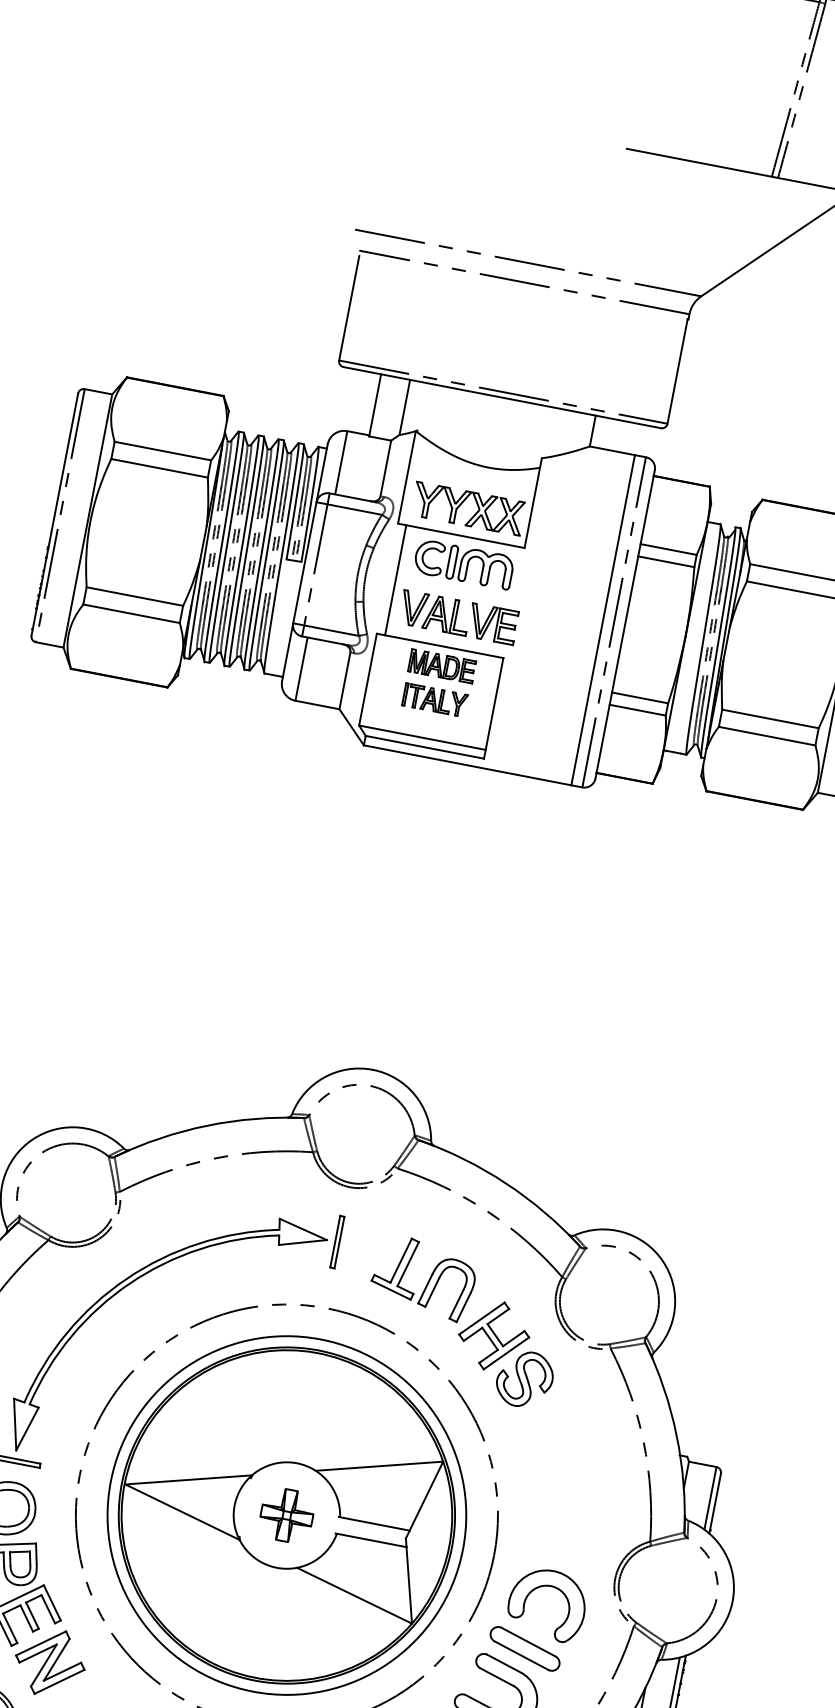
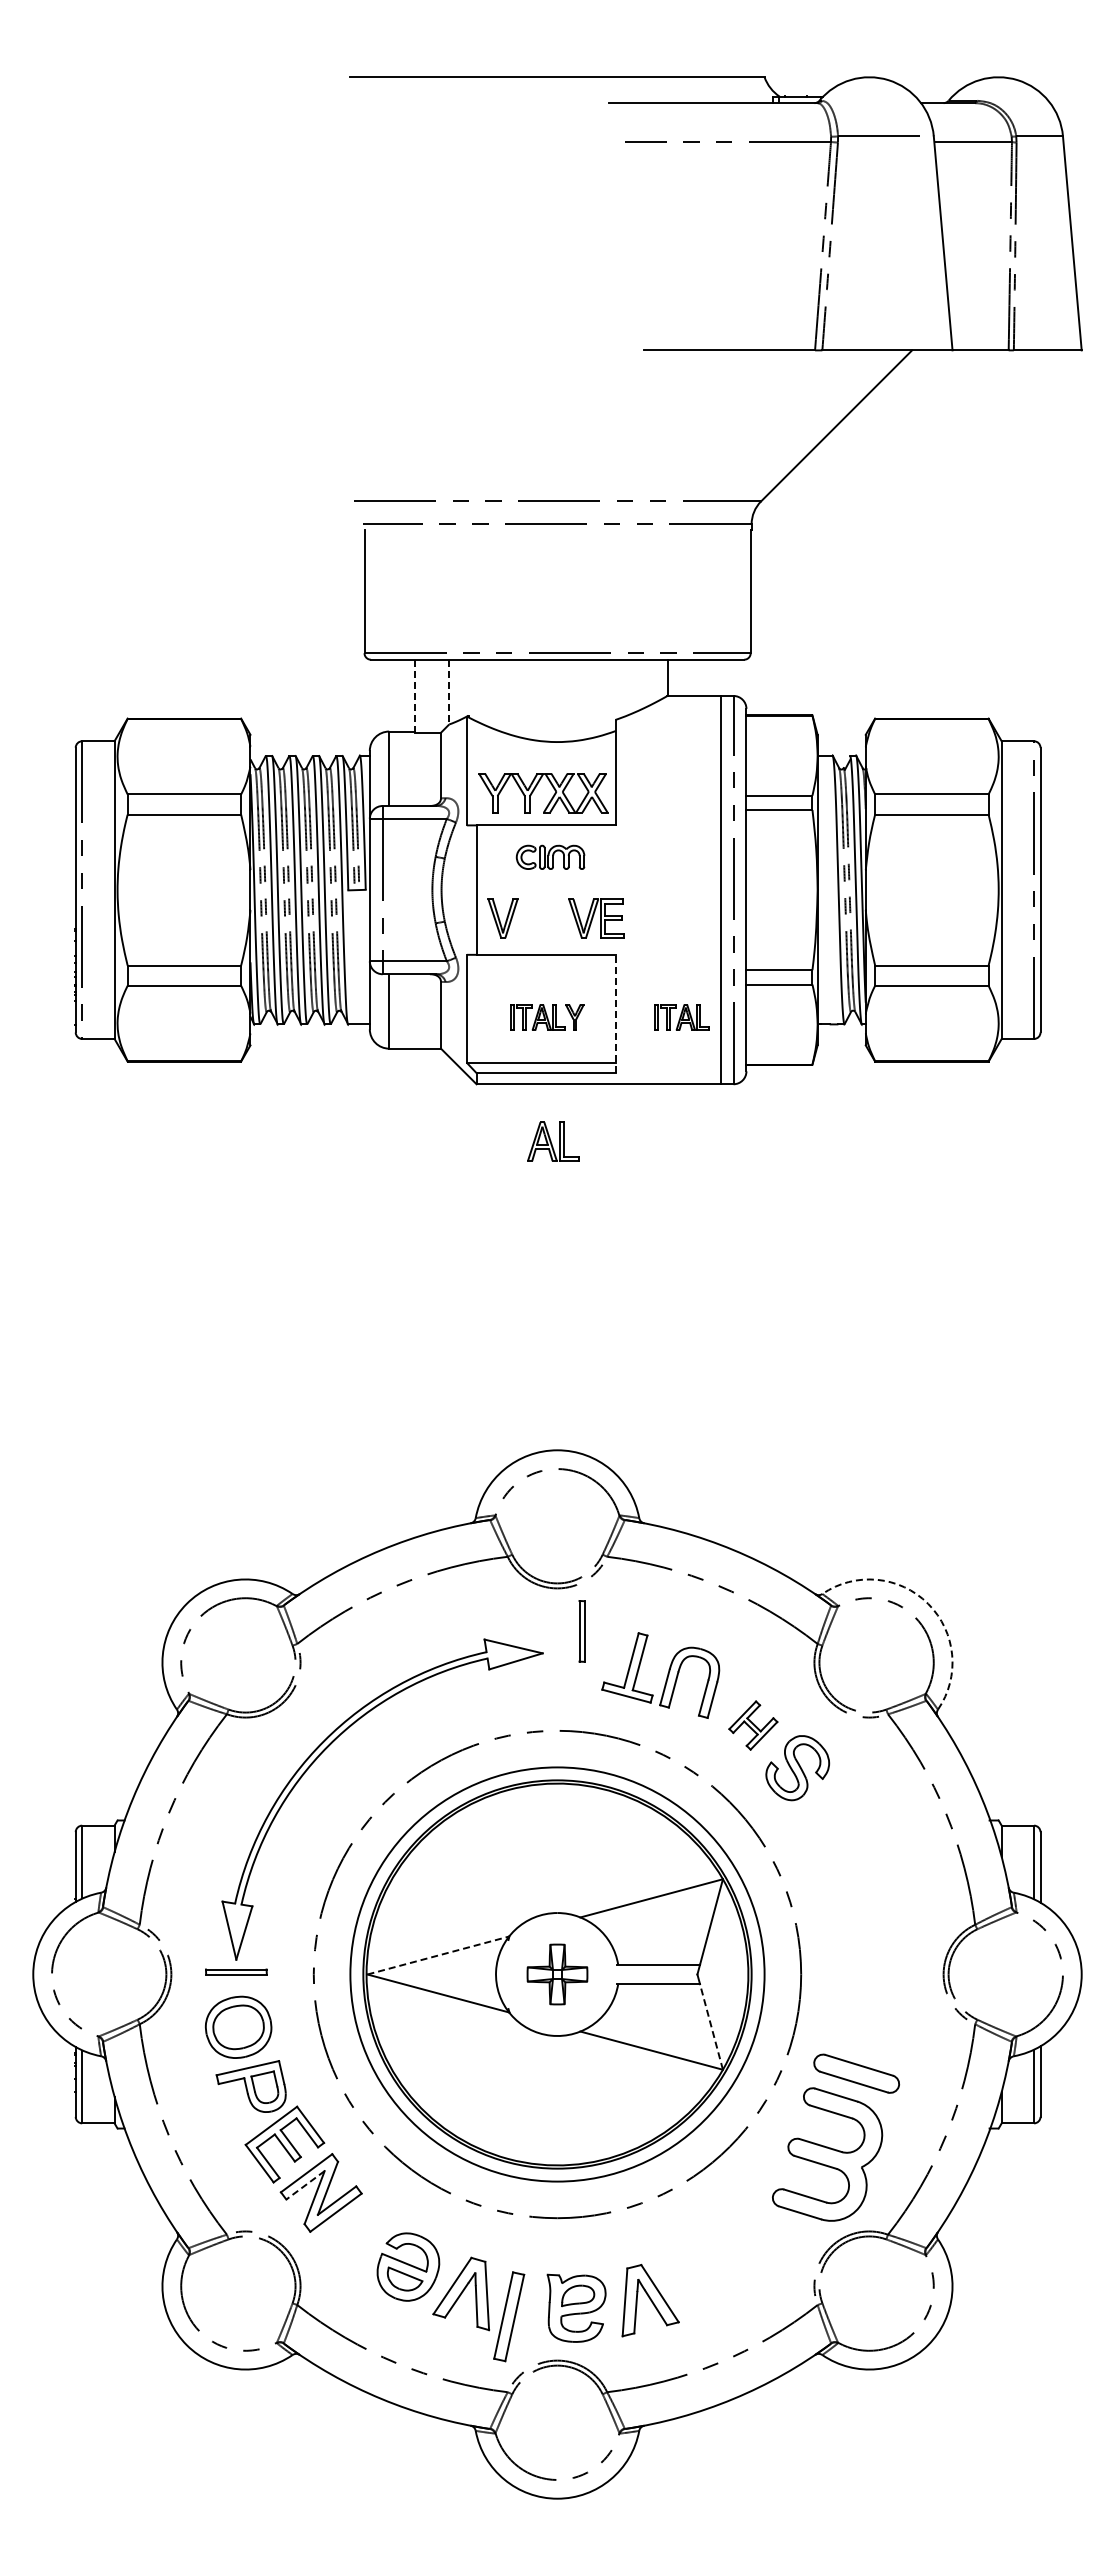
line: (375, 405) -> (415, 696), solid -> dashed
line: (405, 407) -> (449, 692), solid -> dashed
part: (463, 564) -> (550, 857), size x0.6
part: (447, 615) -> (553, 1141), moved
part: (441, 666) -> (547, 977), removed
line: (493, 707) -> (615, 1013), solid -> dashed
part: (549, 722) -> (681, 1017), added
part: (336, 1242) -> (581, 1631), moved
arc: (663, 1260) -> (928, 1603), solid -> dashed
part: (494, 1335) -> (753, 1725), size x0.6
line: (188, 1479) -> (438, 1955), solid -> dashed
line: (409, 1584) -> (711, 2026), solid -> dashed
part: (554, 1588) -> (876, 1998), removed
line: (38, 1653) -> (305, 2185), solid -> dashed

